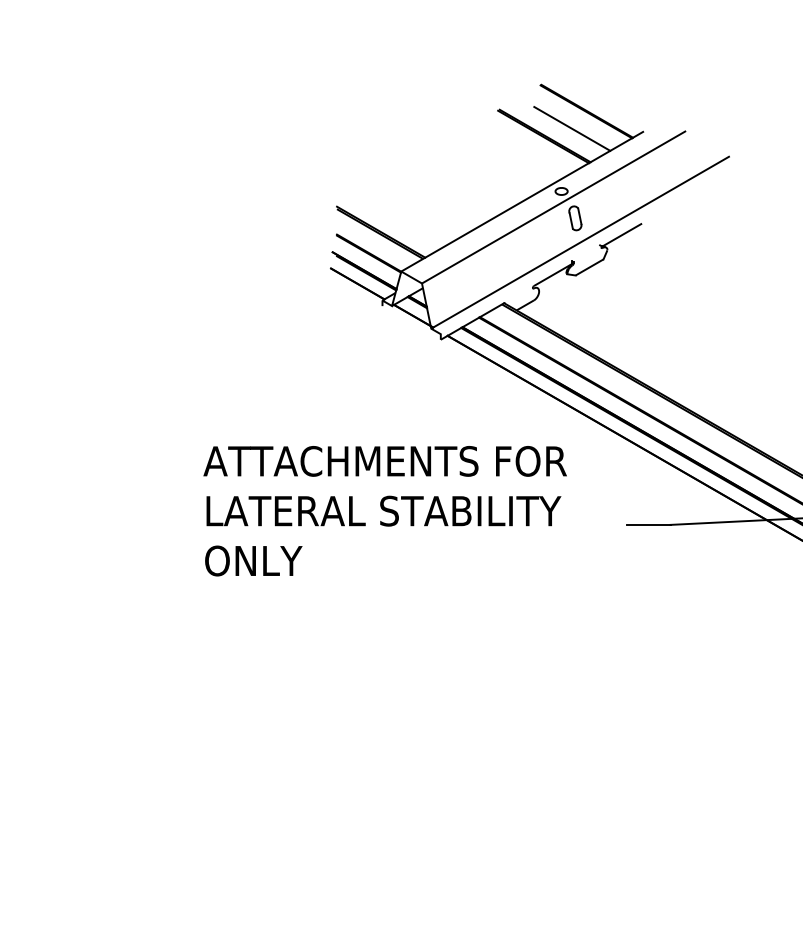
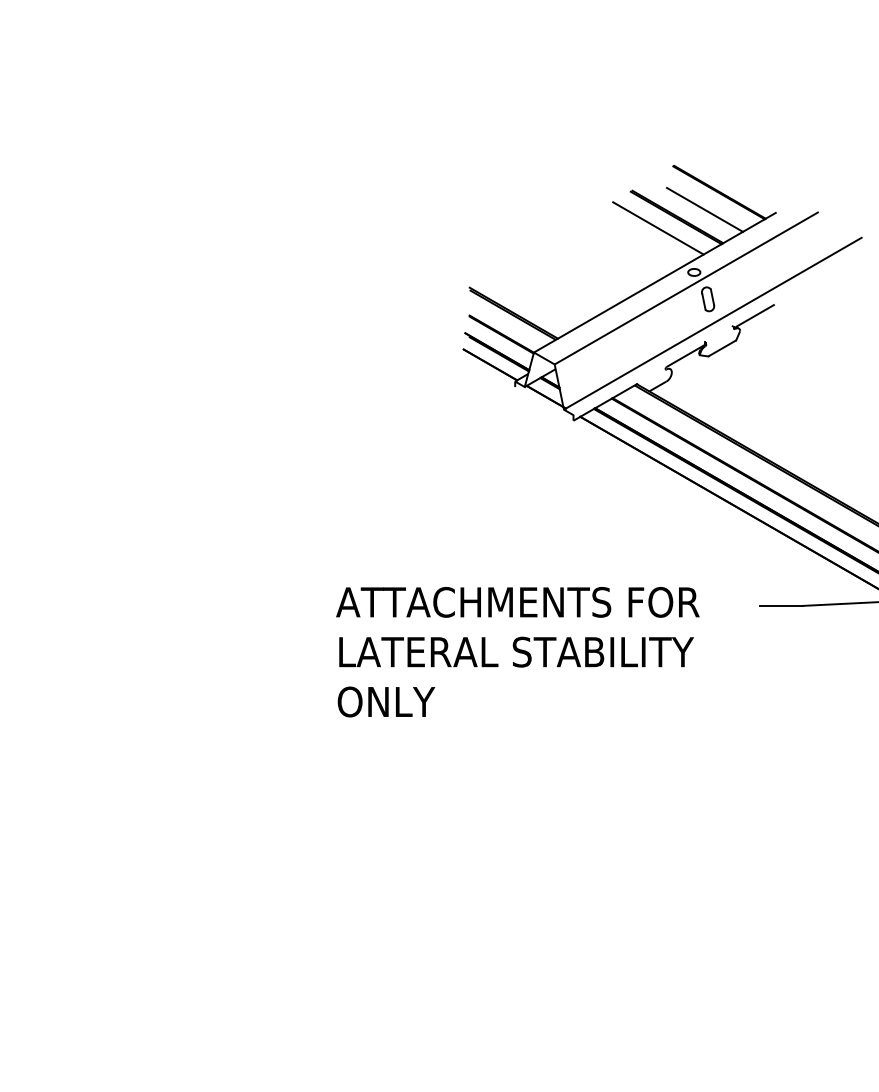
line: (525, 147) -> (658, 228), added
text: (384, 511) -> (517, 652), moved

